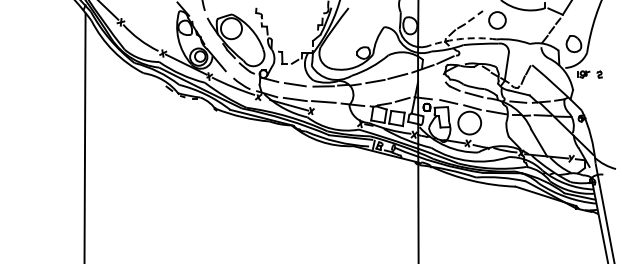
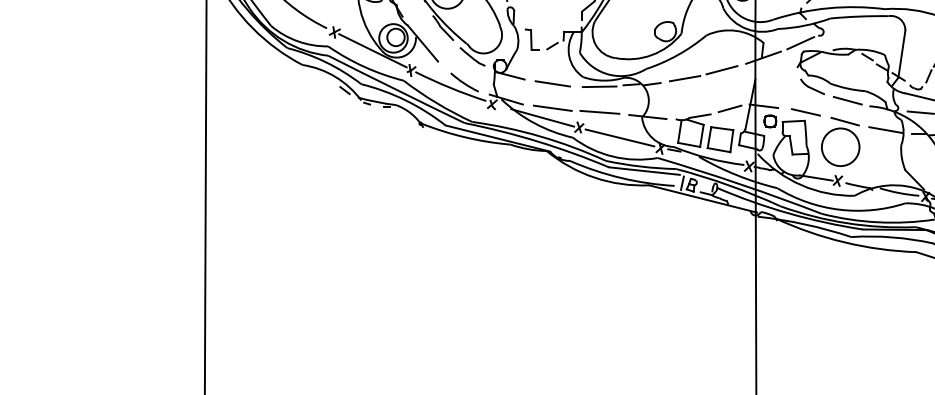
arc: (462, 38) -> (828, 7), dashed -> solid
line: (335, 117) -> (619, 138), added

